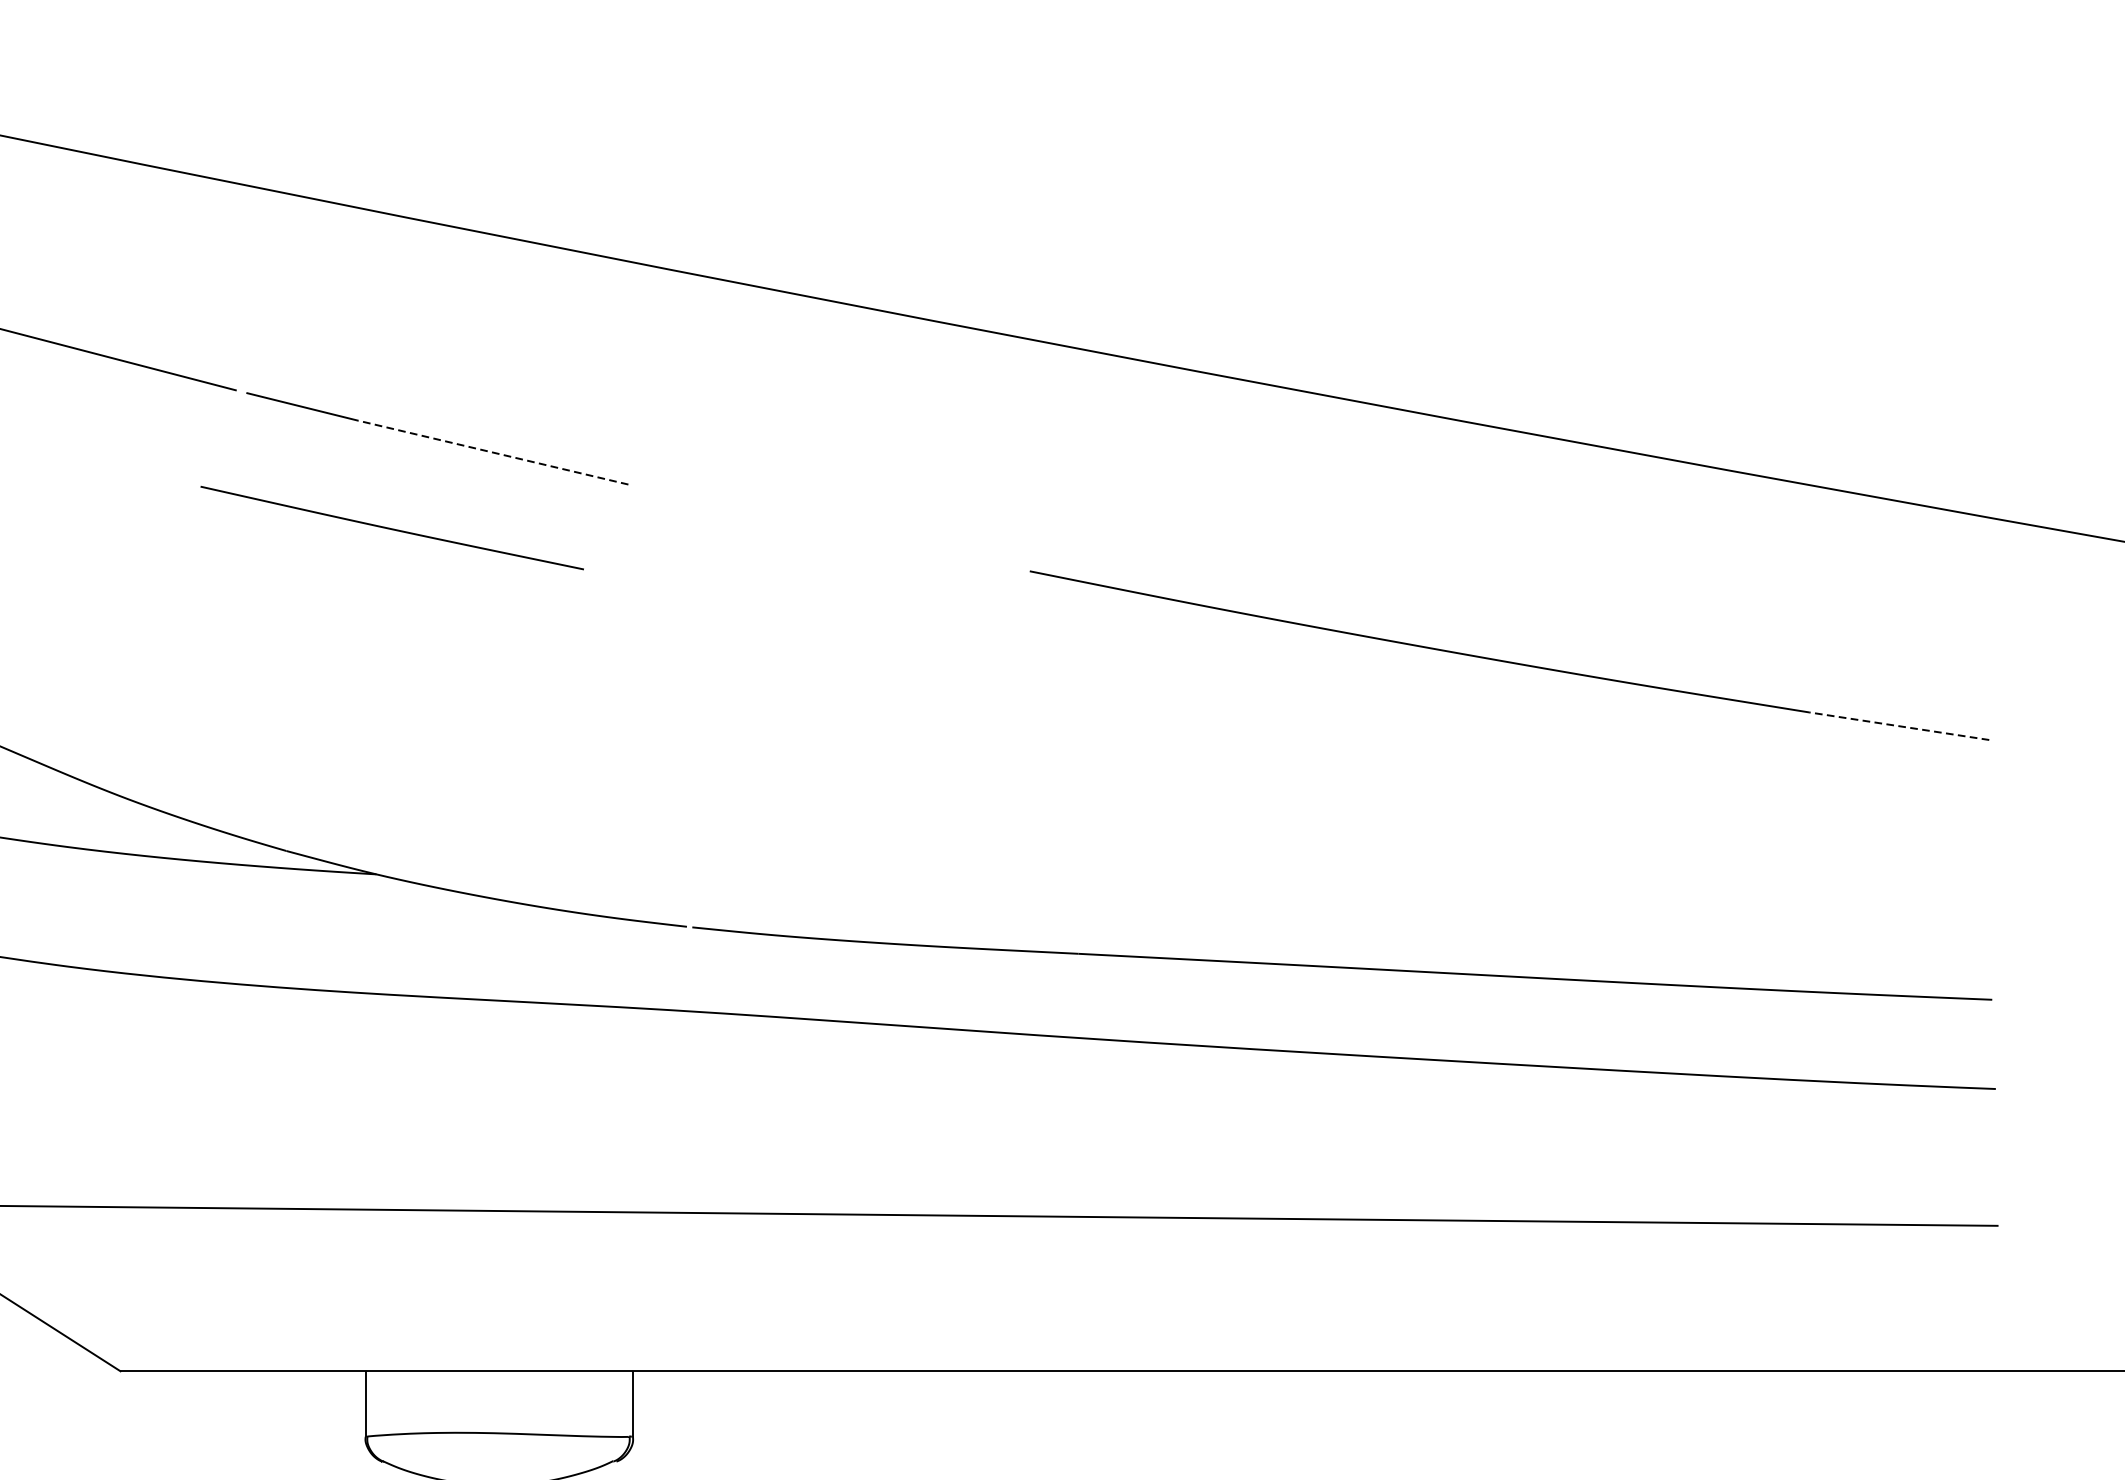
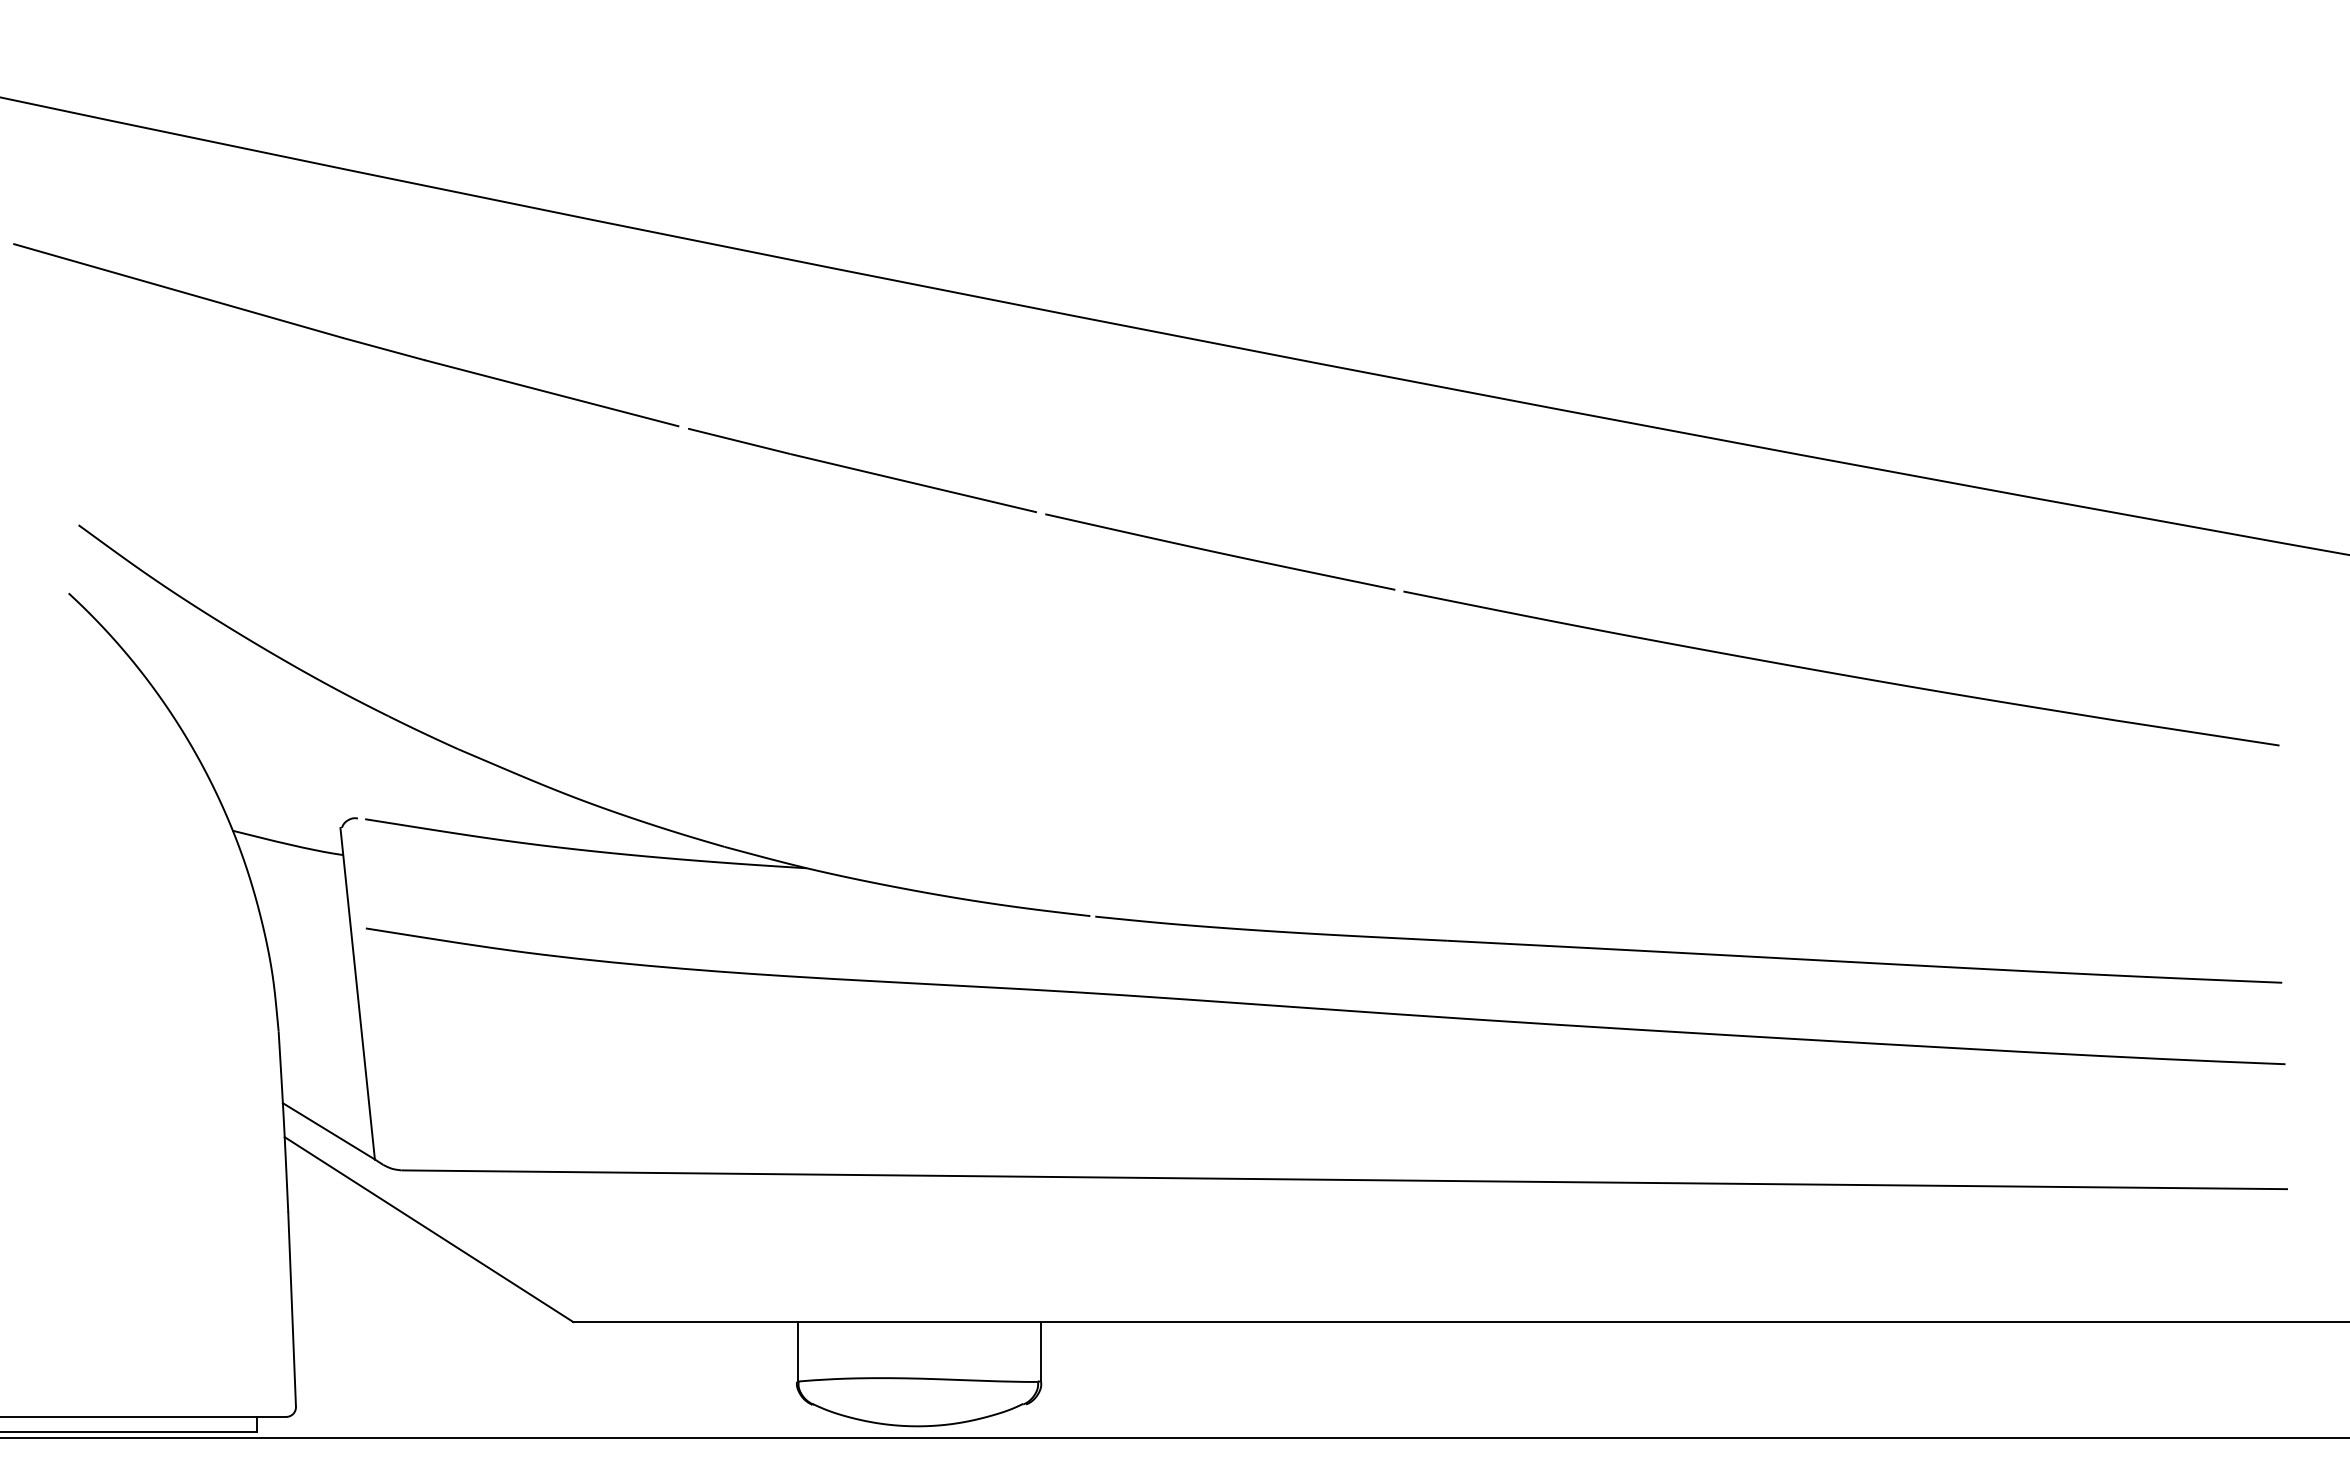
line: (493, 452) -> (913, 483), dashed -> solid
curve: (392, 528) -> (1220, 552), moved
line: (1898, 725) -> (2196, 732), dashed -> solid

